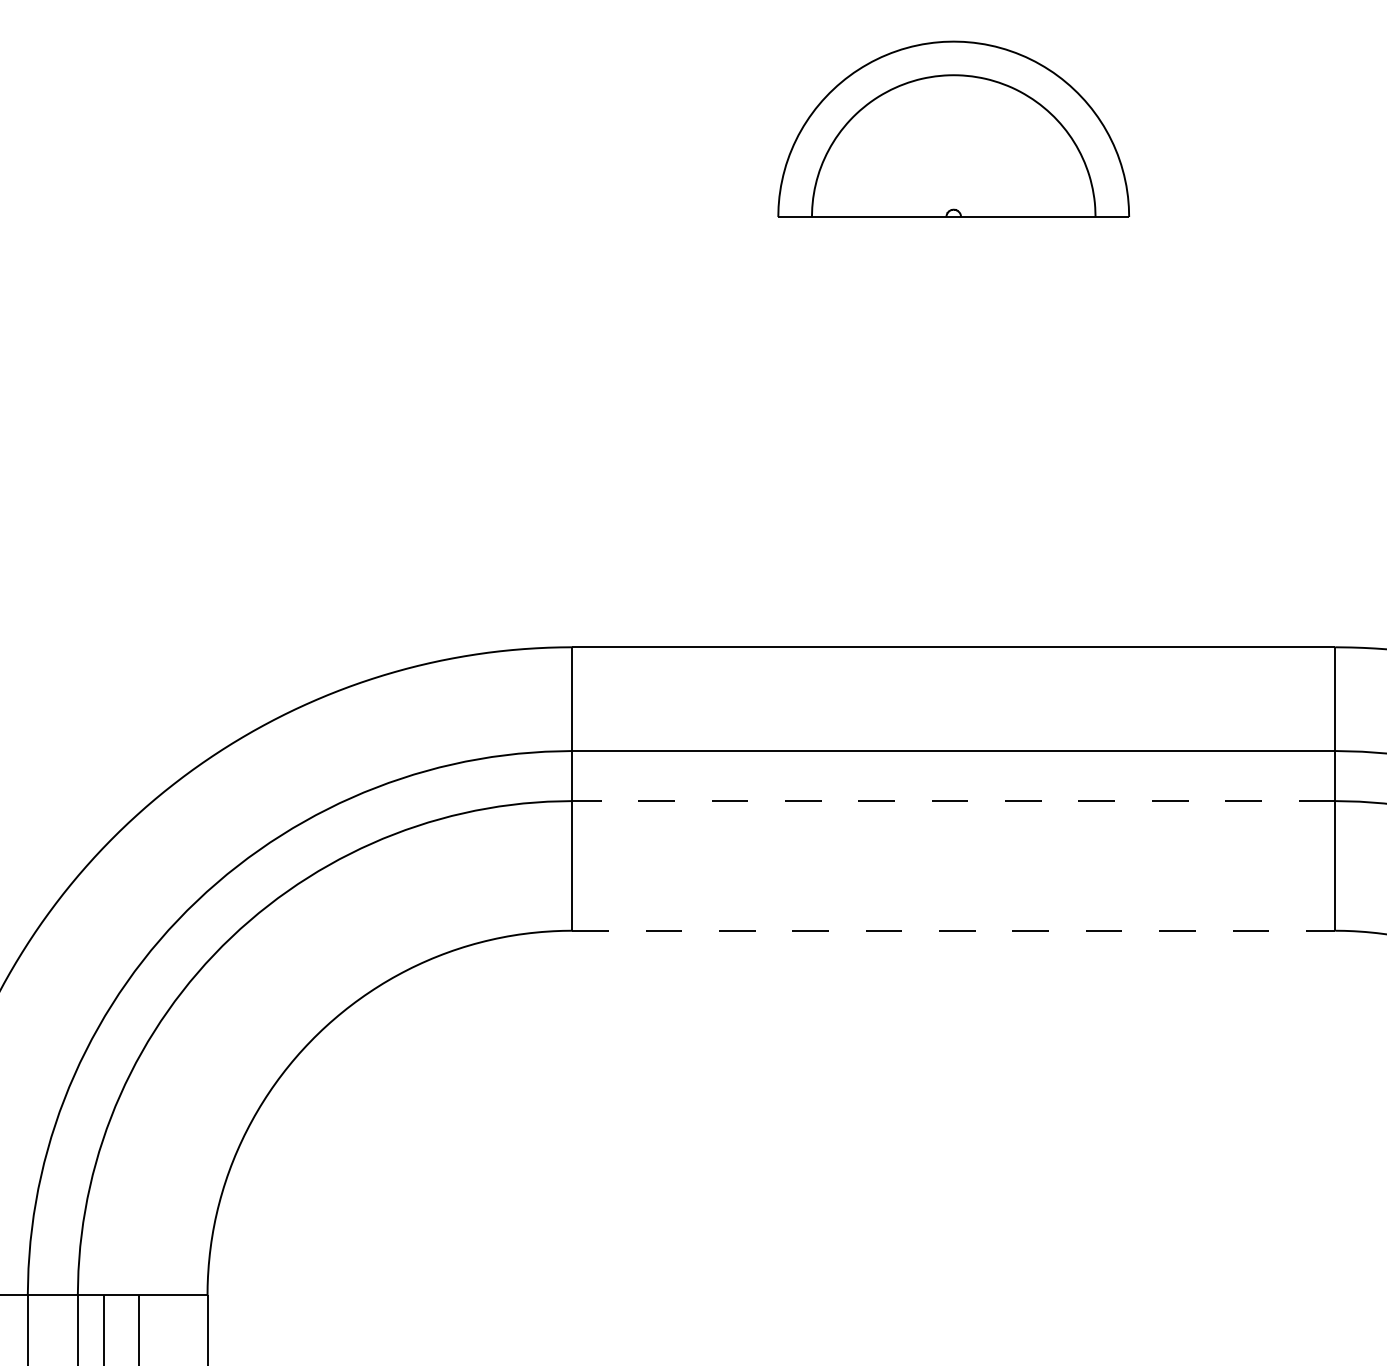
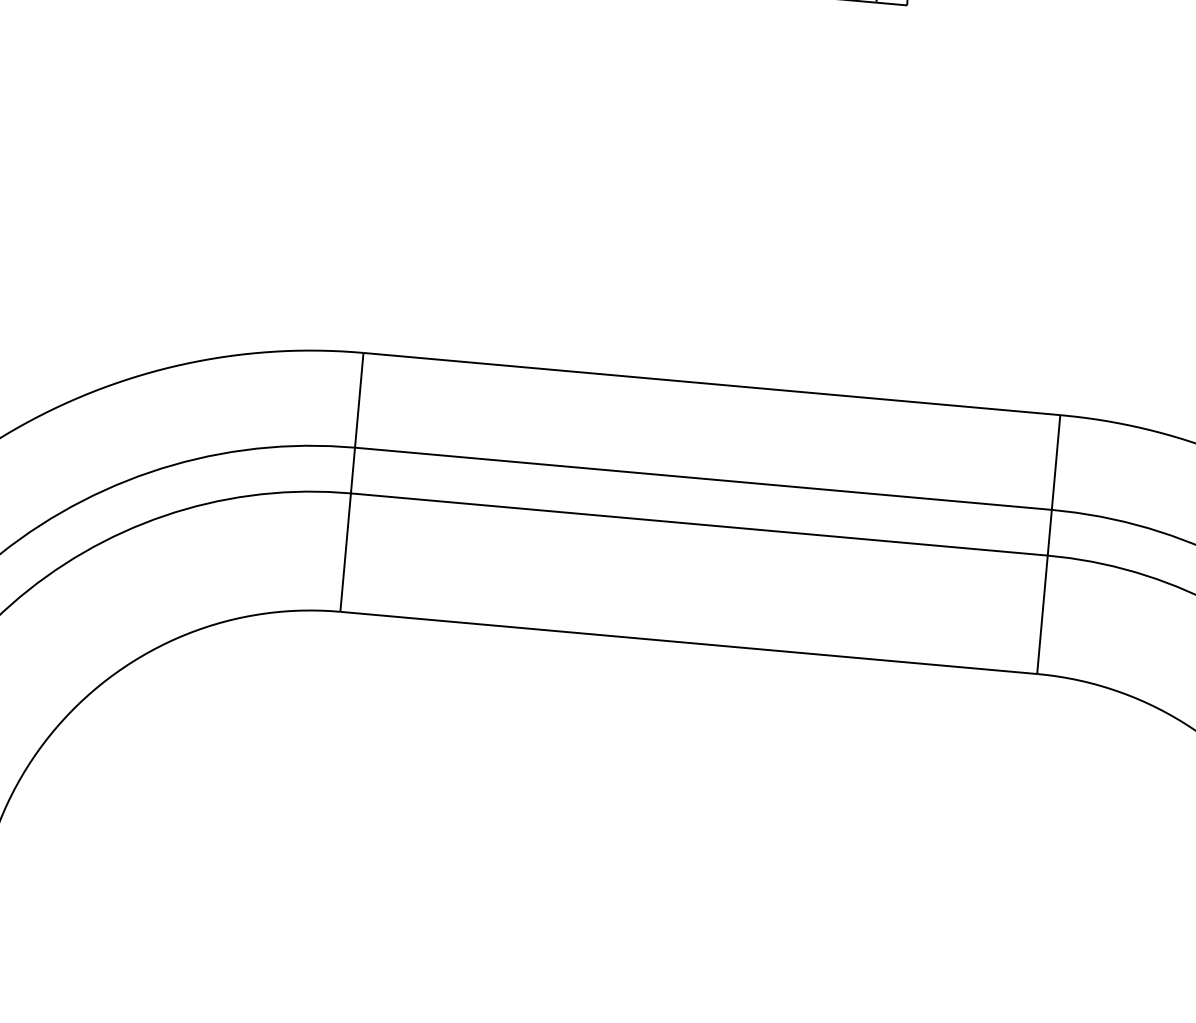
line: (953, 801) -> (699, 524), dashed -> solid
line: (954, 930) -> (689, 642), dashed -> solid

